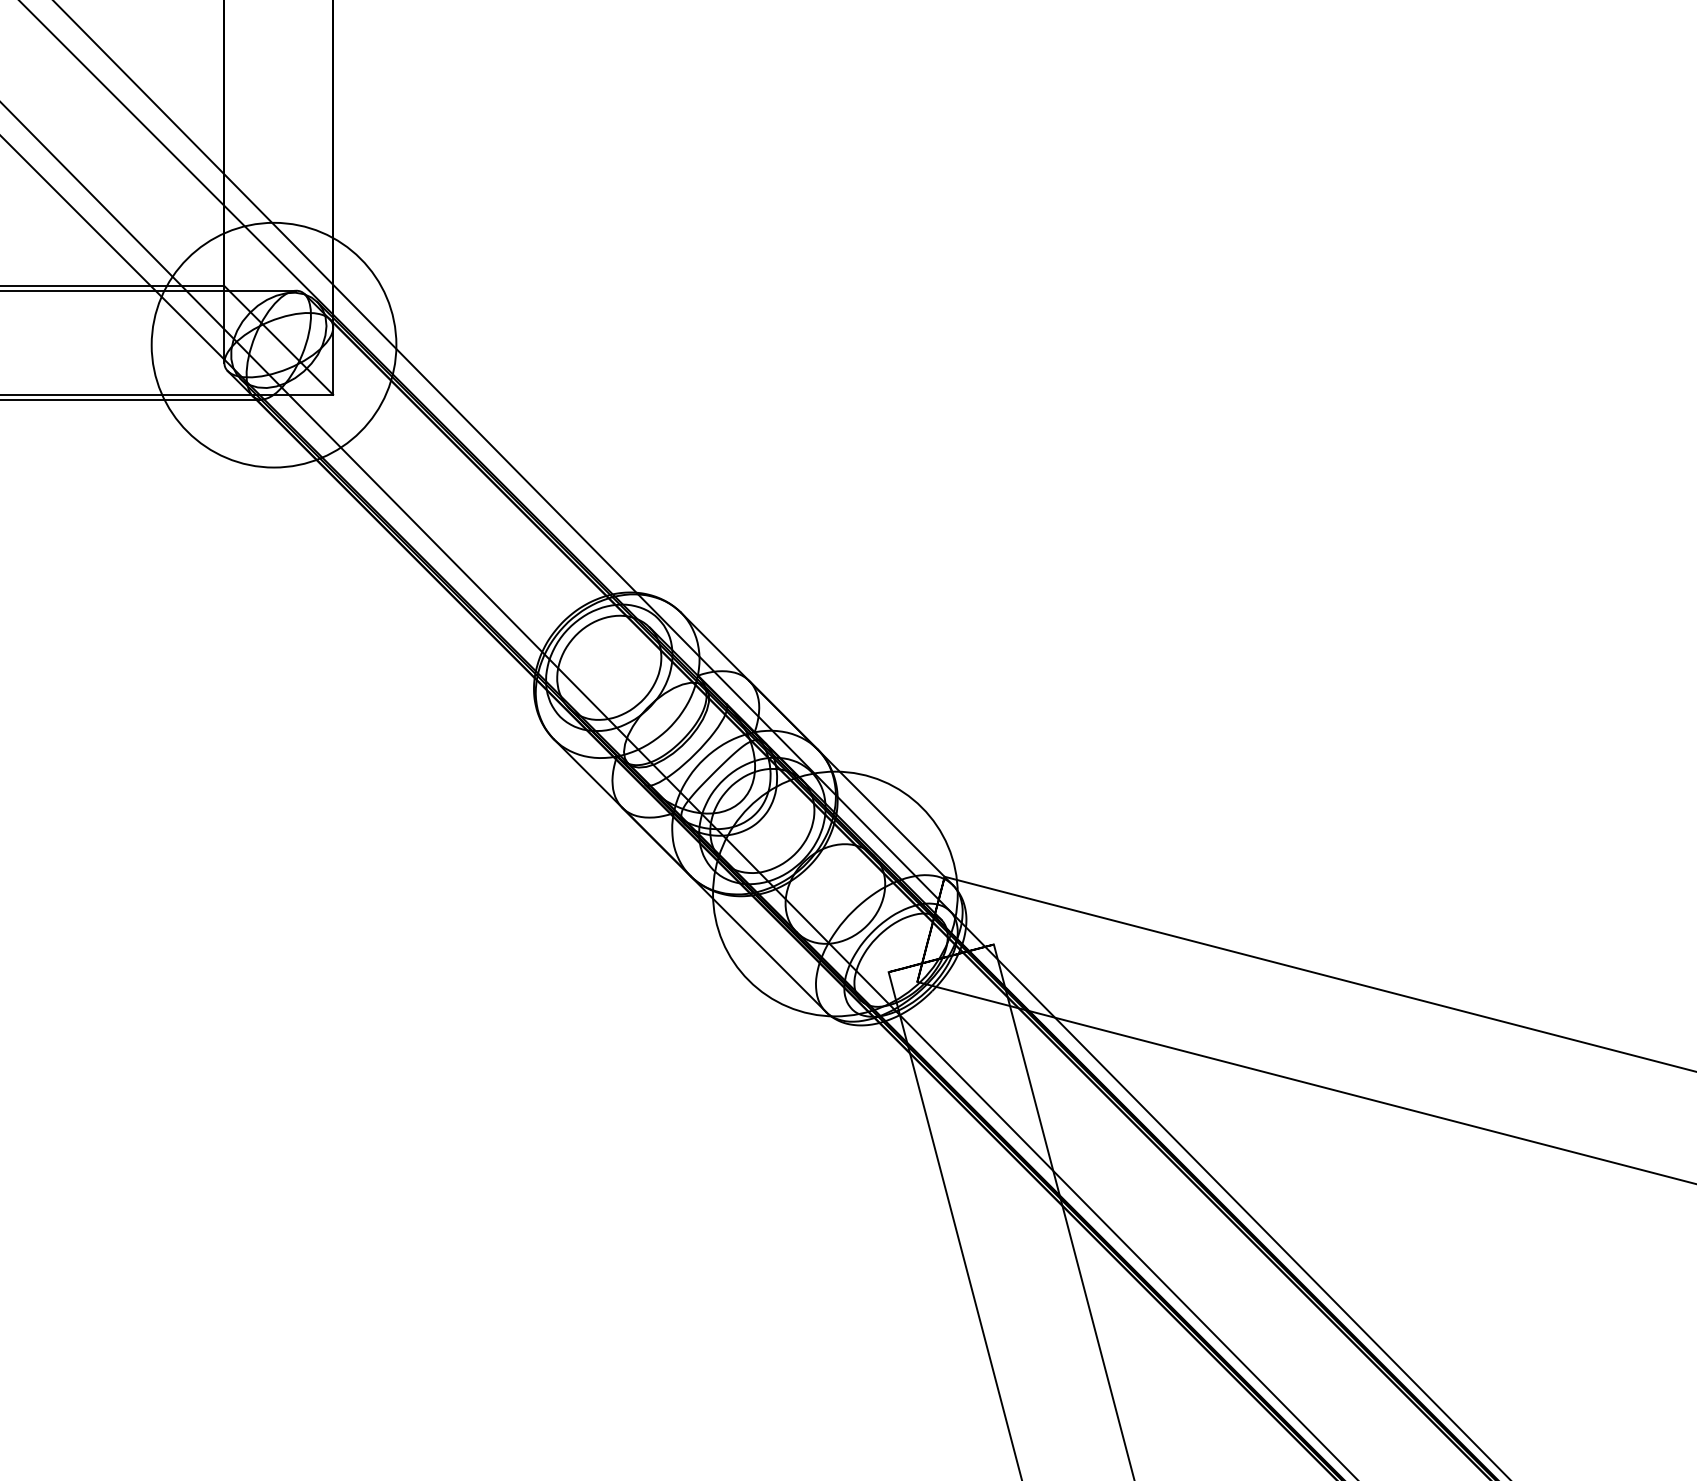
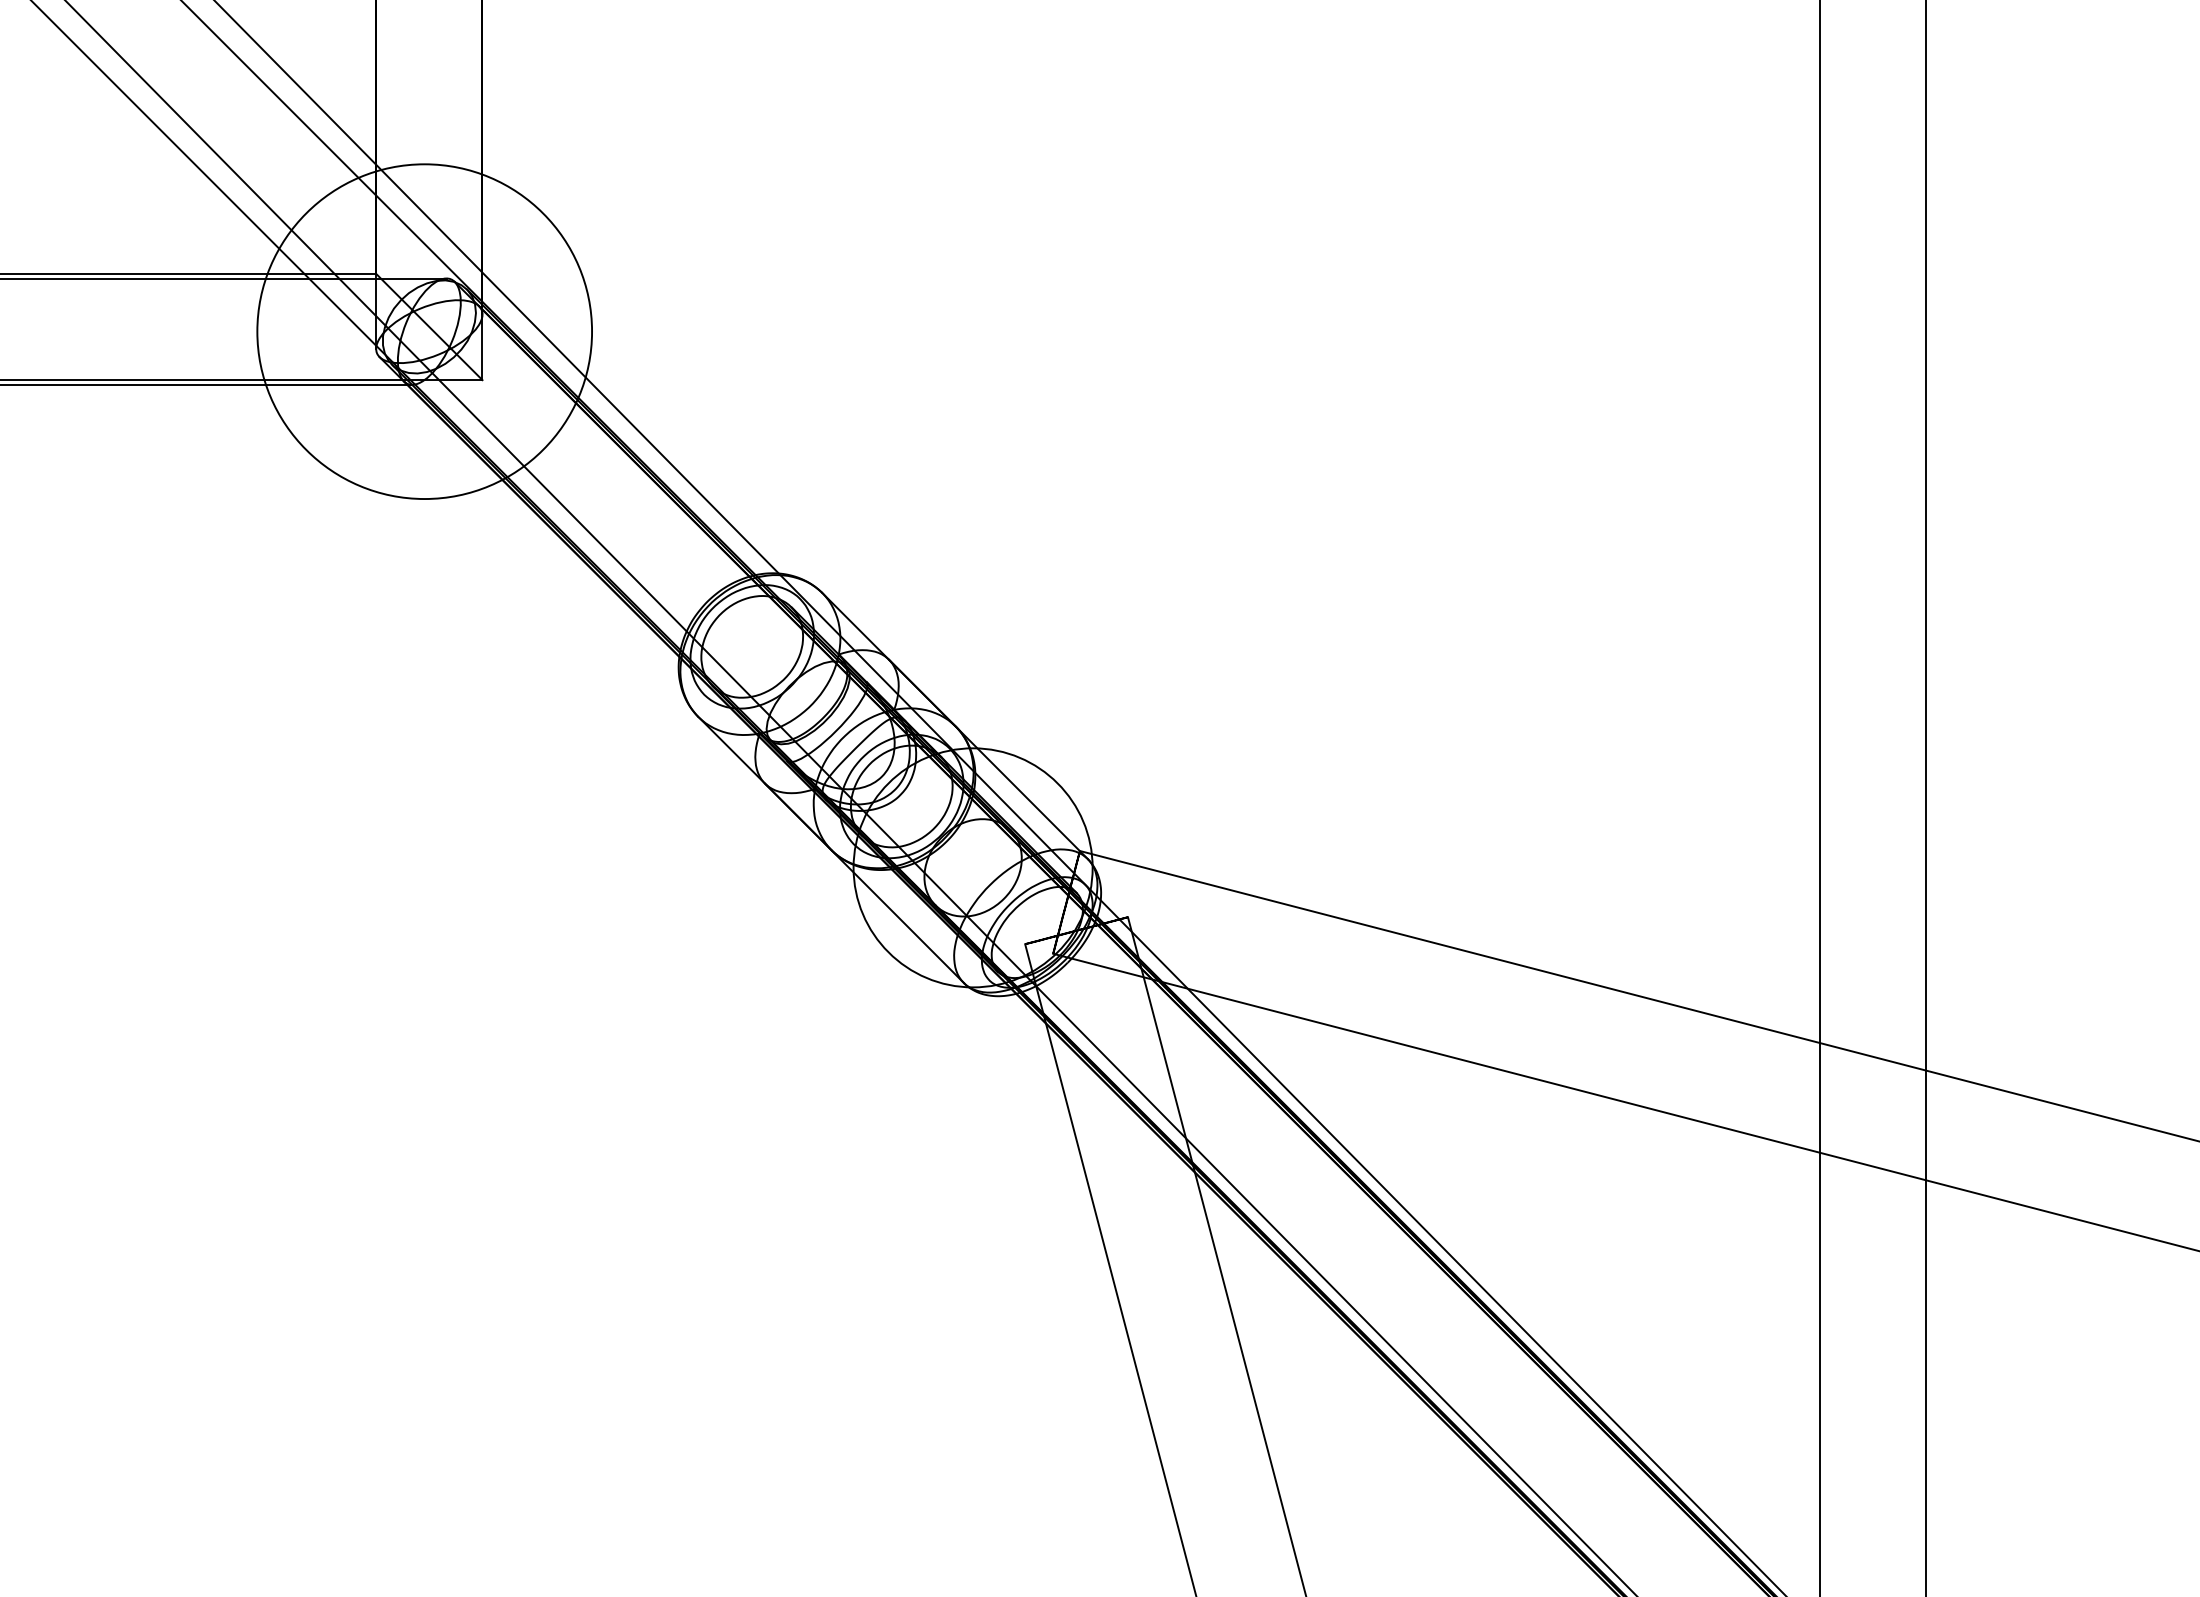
circle: (273, 345) -> (424, 331), size x1.4

